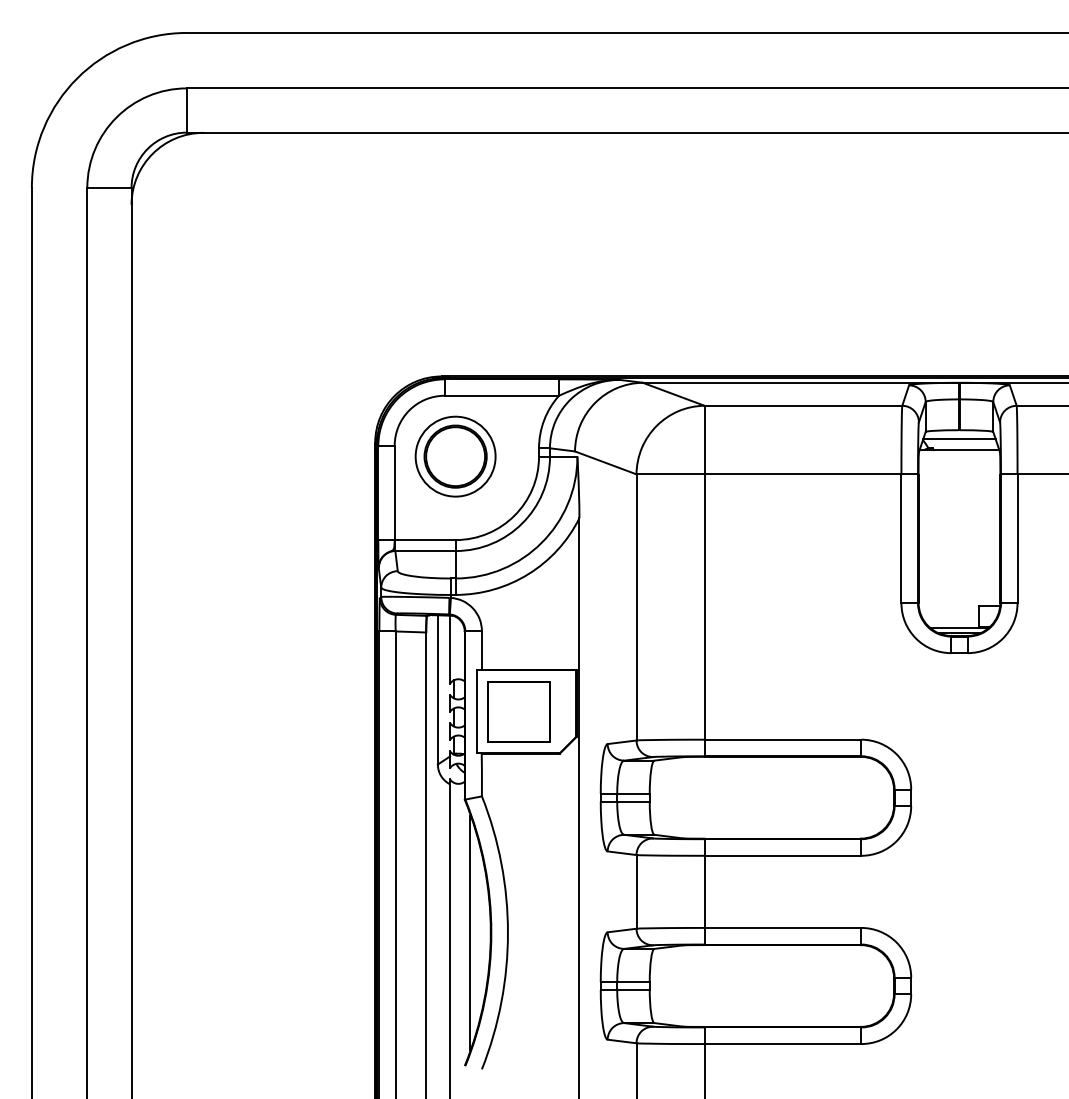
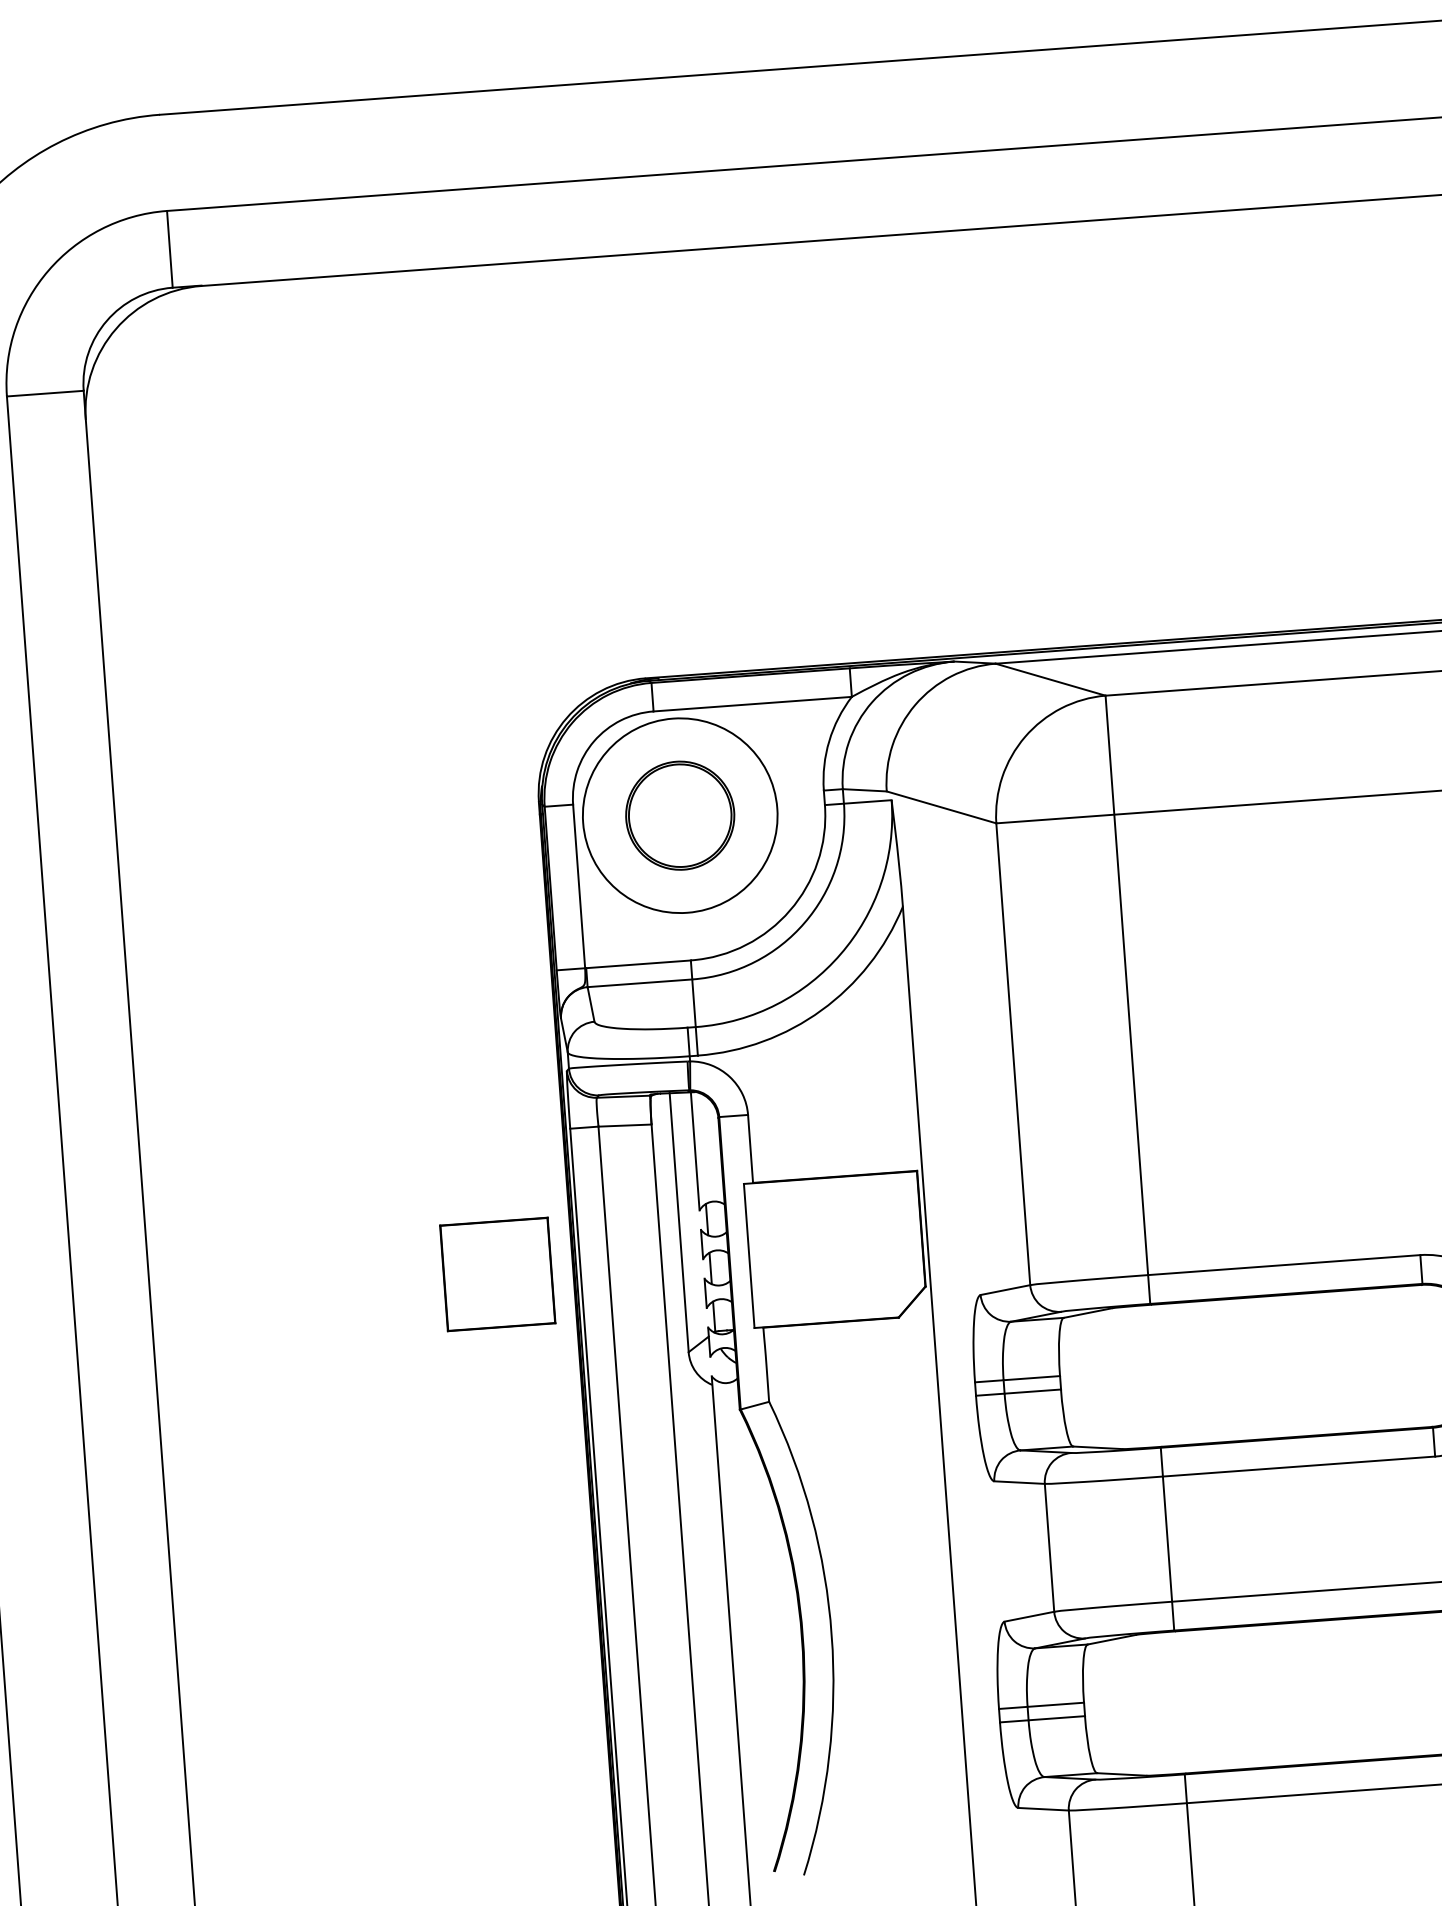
circle: (455, 456) -> (679, 815), size x1.4
part: (518, 711) -> (497, 1273), moved
line: (470, 932) -> (766, 1639), removed

